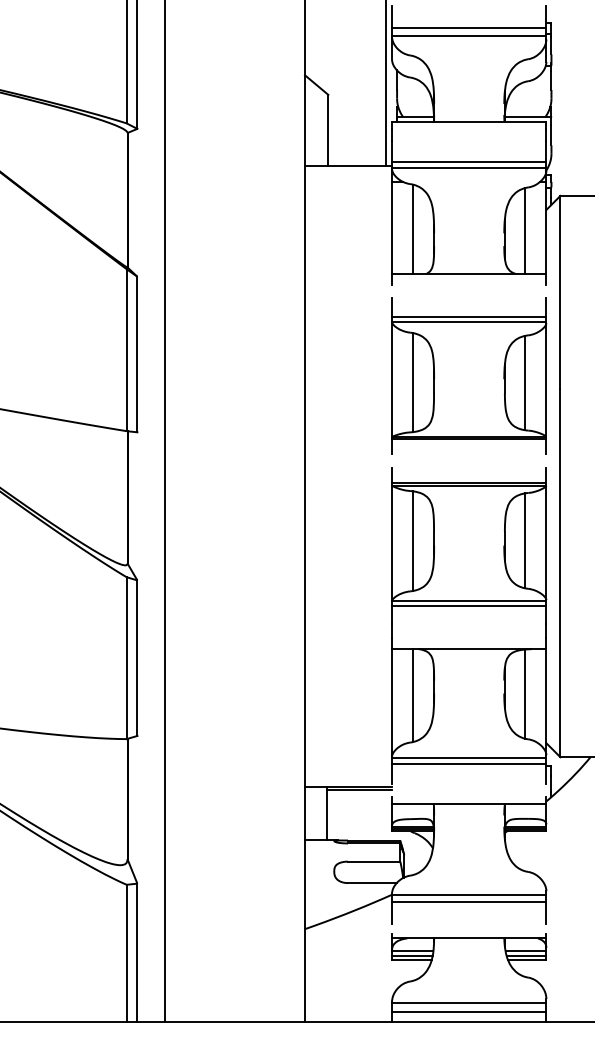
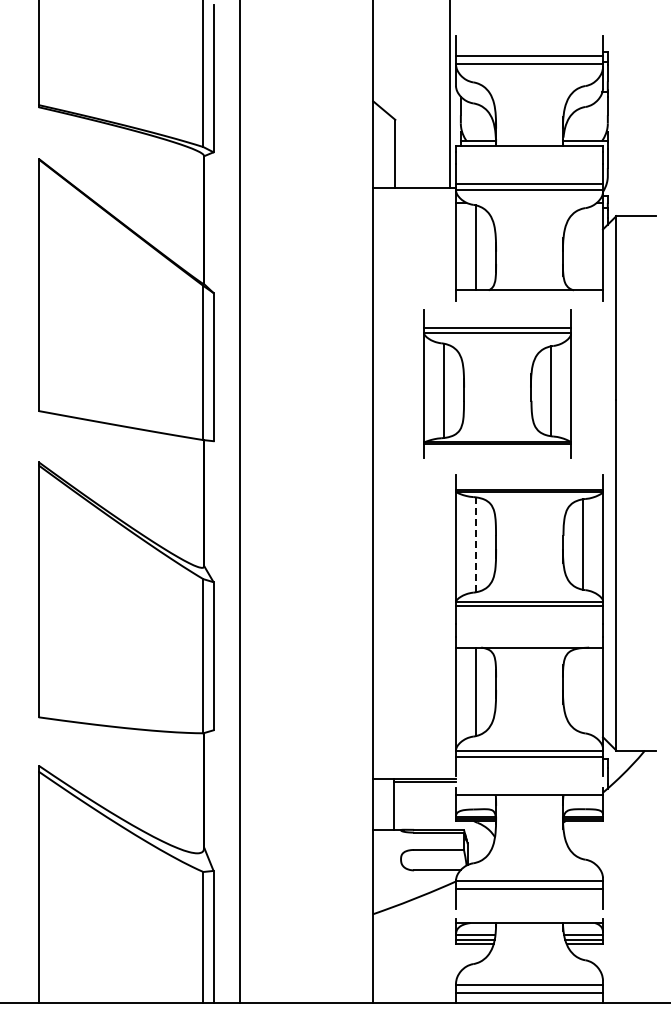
line: (524, 230) -> (582, 249), removed
part: (469, 374) -> (497, 383), moved
line: (413, 540) -> (476, 544), solid -> dashed
line: (524, 694) -> (582, 690), removed

